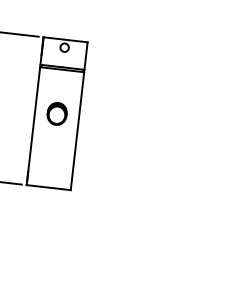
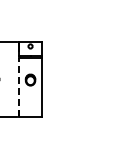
line: (33, 126) -> (19, 87), solid -> dashed

